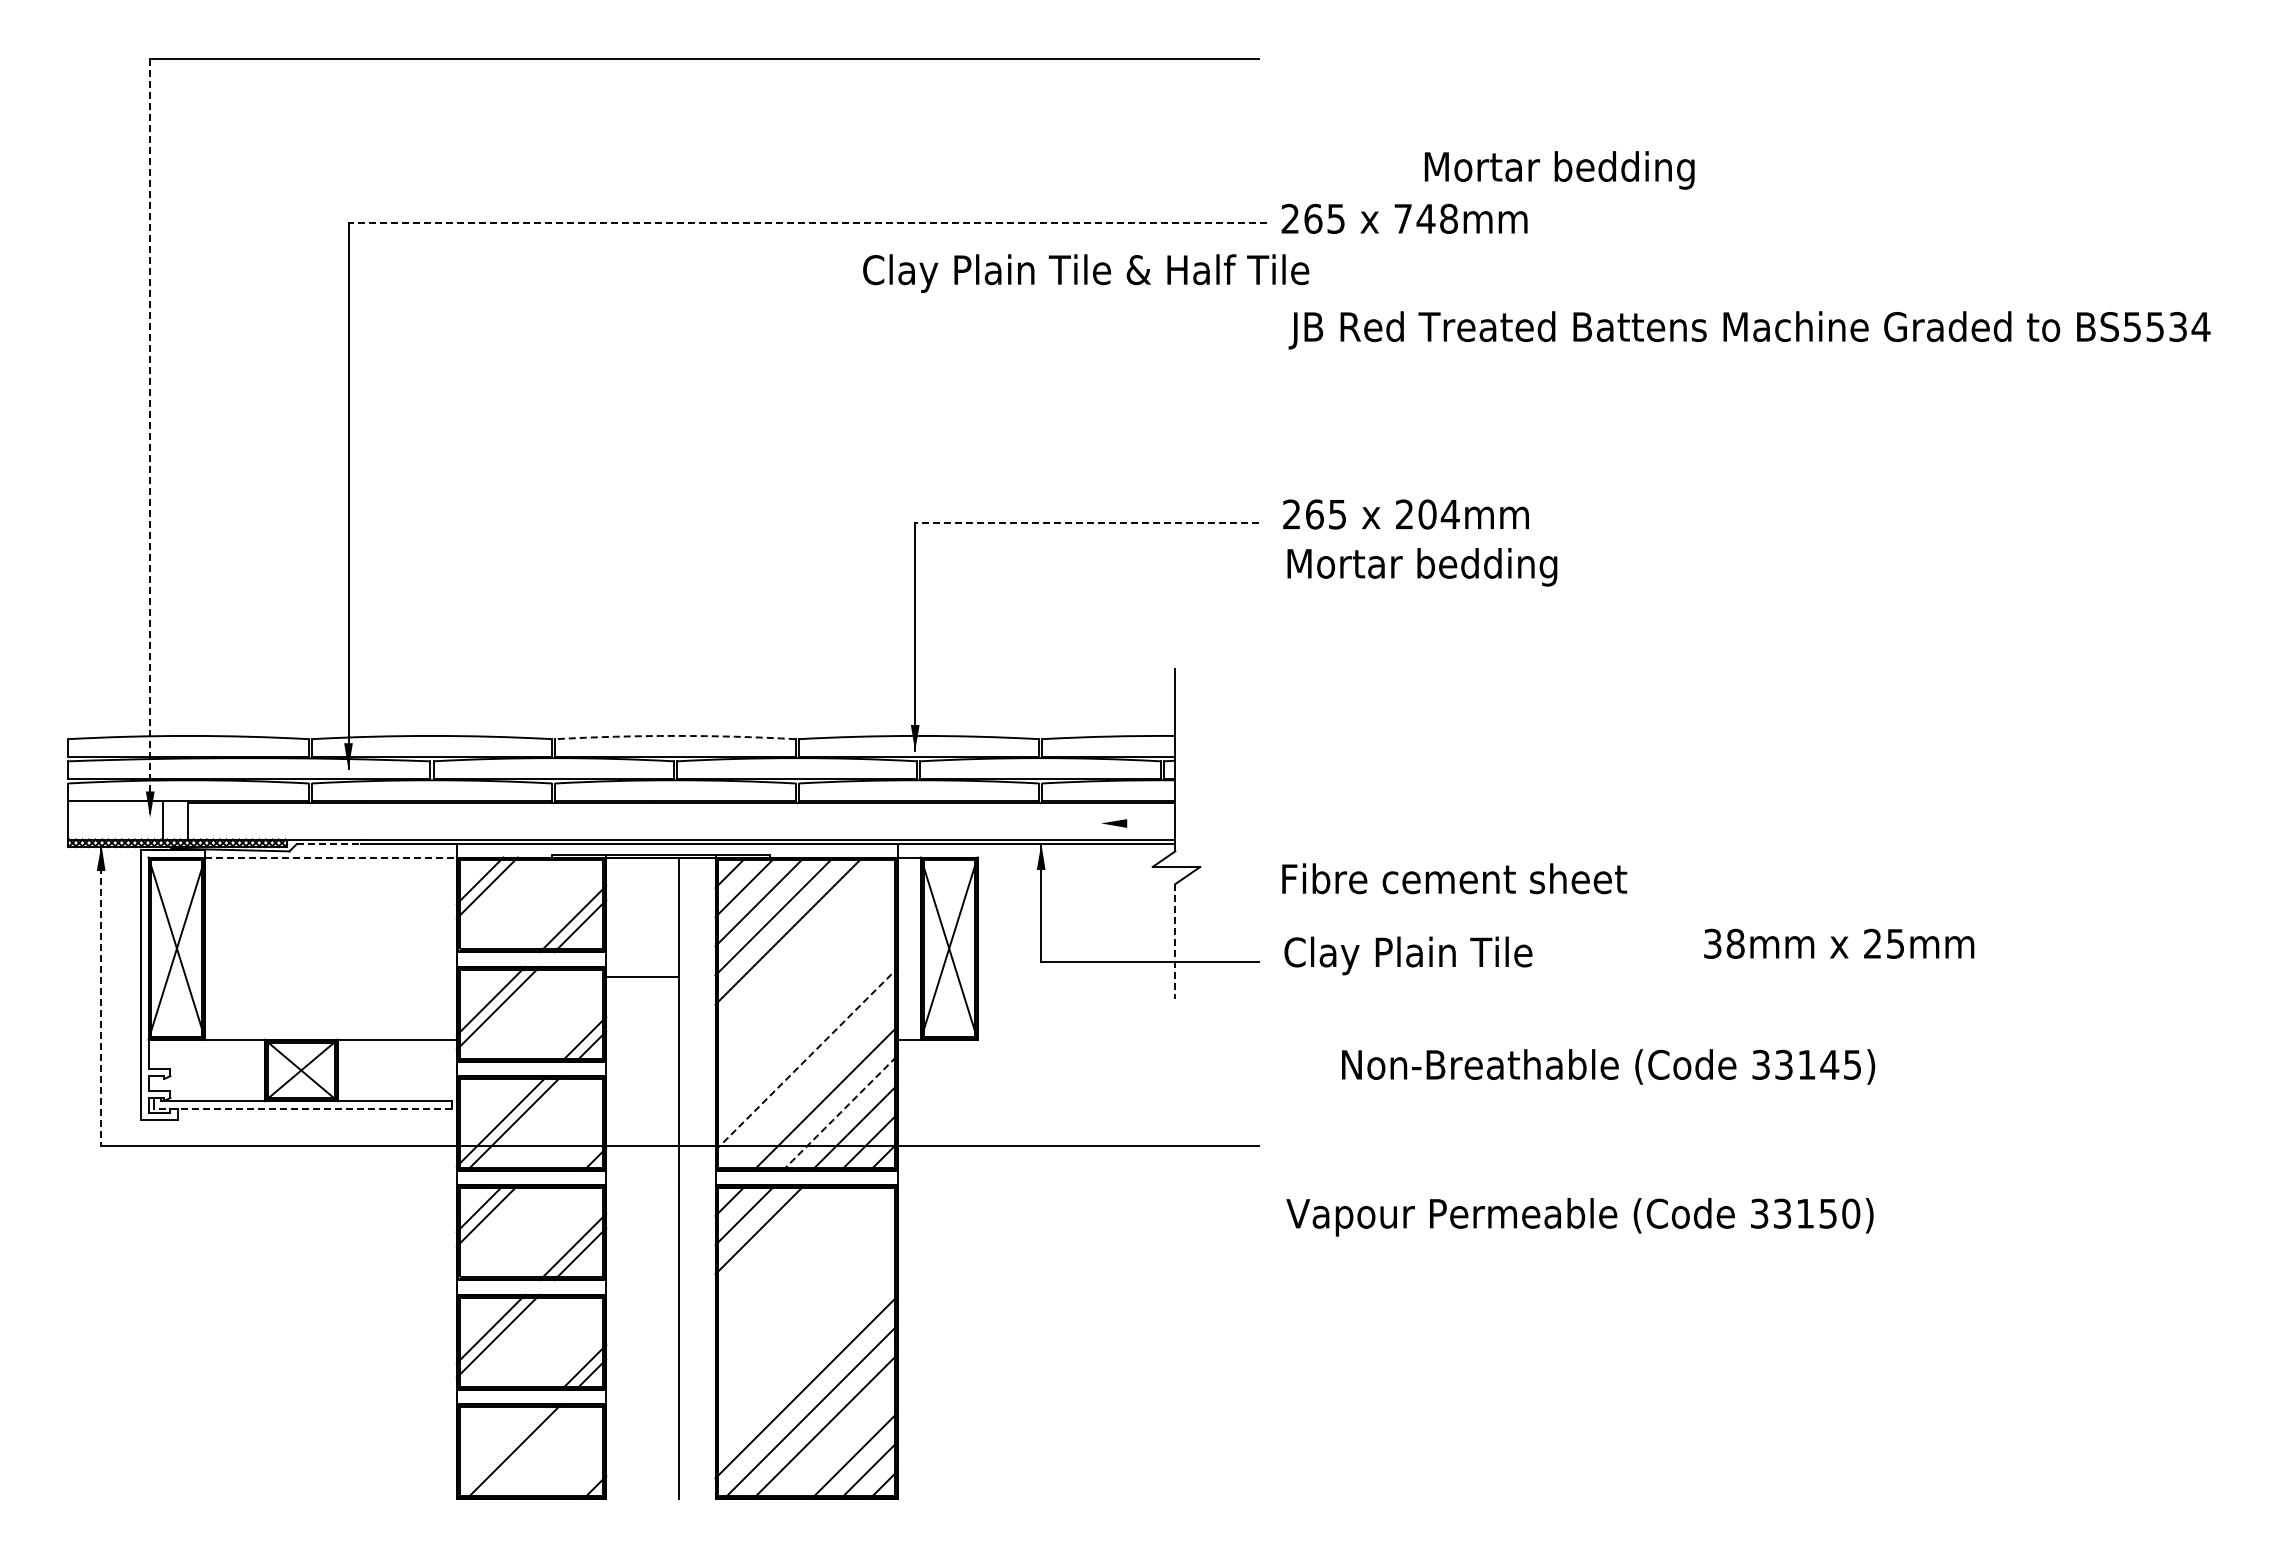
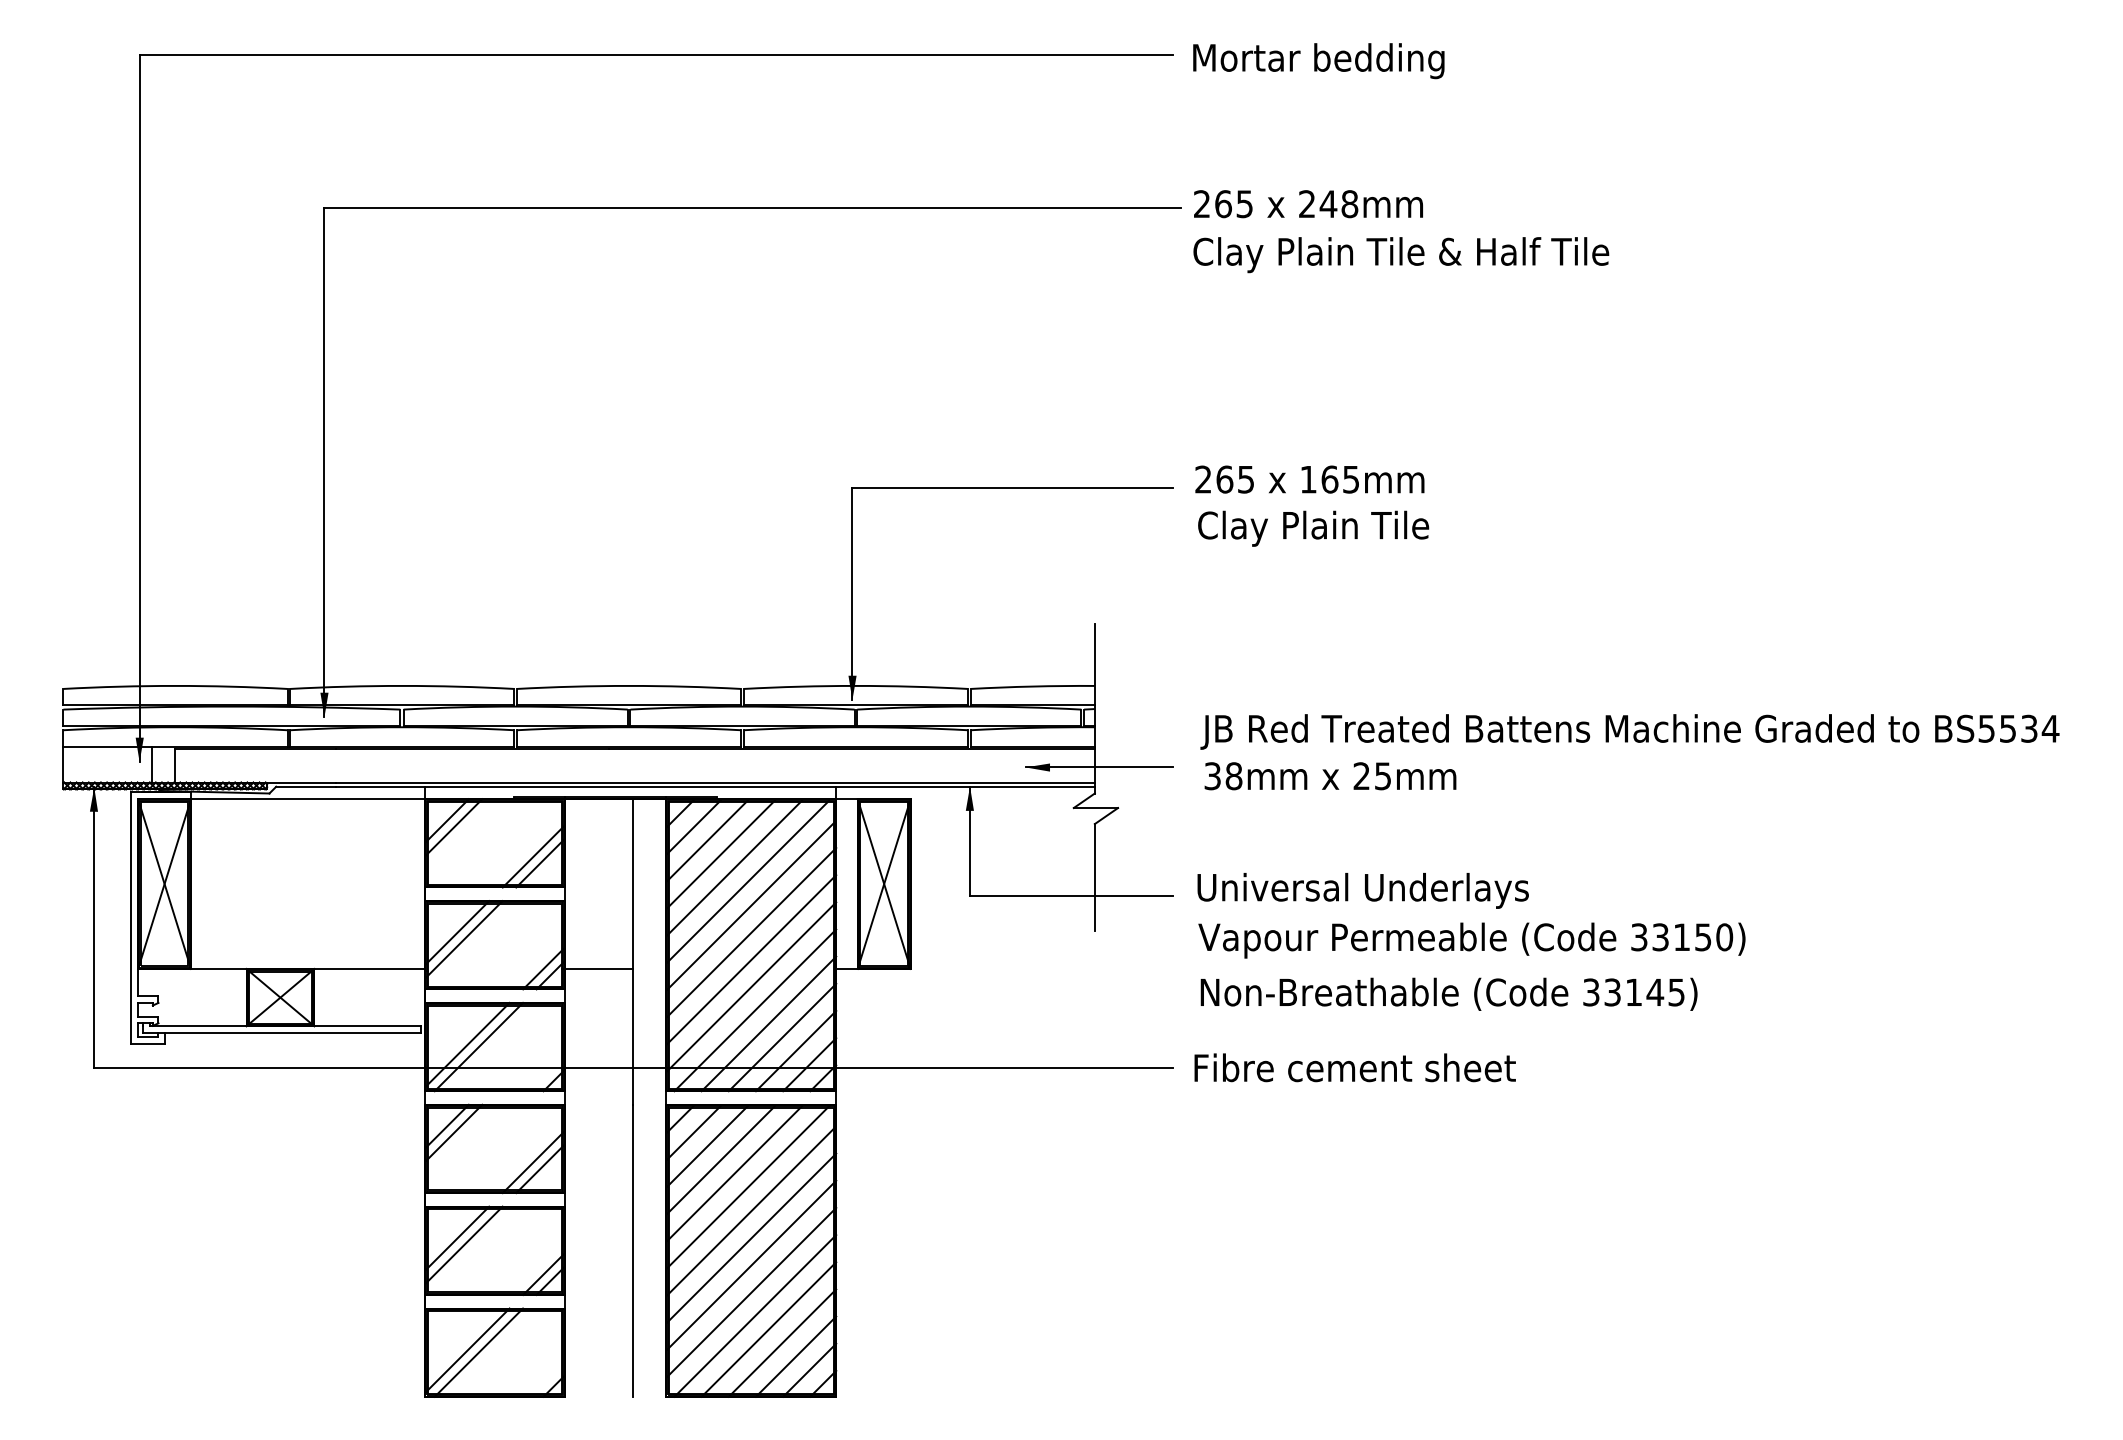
text: (1559, 170) -> (1318, 61), moved
text: (1402, 218) -> (1306, 203), 748mm -> 248mm
line: (807, 222) -> (752, 207), dashed -> solid
text: (1086, 273) -> (1401, 255), moved
text: (1749, 330) -> (1629, 732), moved
line: (150, 438) -> (139, 408), dashed -> solid
text: (1427, 514) -> (1329, 479), 204mm -> 165mm
line: (1086, 523) -> (1012, 487), dashed -> solid
text: (1421, 567) -> (1324, 528), Mortar bedding -> Clay Plain Tile
arc: (675, 735) -> (629, 685), dashed -> solid
line: (1179, 823) -> (1098, 767), added
line: (328, 844) -> (305, 787), dashed -> solid
line: (331, 857) -> (308, 799), dashed -> solid
text: (1454, 878) -> (1355, 1067), moved
line: (1175, 941) -> (1095, 877), dashed -> solid
text: (1839, 943) -> (1330, 775), moved
line: (802, 945) -> (747, 881), added
text: (1462, 955) -> (1362, 890), Clay Plain Tile -> Universal Underlays
line: (805, 972) -> (750, 906), added
line: (641, 976) -> (597, 968), moved
line: (101, 995) -> (94, 927), dashed -> solid
line: (806, 1000) -> (751, 932), added
line: (806, 1029) -> (751, 959), added
line: (806, 1059) -> (751, 987), dashed -> solid
text: (1608, 1066) -> (1449, 993), moved
line: (810, 1083) -> (754, 1009), added
line: (302, 1108) -> (281, 1033), dashed -> solid
line: (840, 1113) -> (782, 1037), dashed -> solid
text: (1579, 1217) -> (1471, 940), moved
line: (773, 1244) -> (720, 1159), added
line: (788, 1259) -> (734, 1173), added
line: (802, 1273) -> (747, 1186), added
line: (805, 1300) -> (750, 1211), added
line: (806, 1328) -> (751, 1238), added
line: (806, 1357) -> (751, 1265), added
line: (839, 1440) -> (781, 1342), added
line: (501, 1449) -> (467, 1350), added

